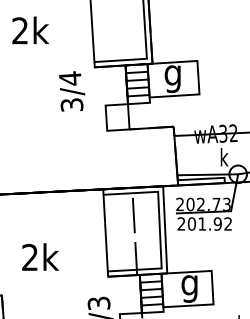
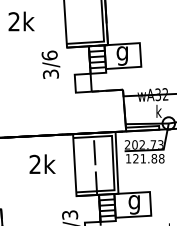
text: (70, 78) -> (49, 55), 3/4 -> 3/6
text: (203, 223) -> (144, 158), 201.92 -> 121.88
text: (40, 256) -> (42, 163), moved

